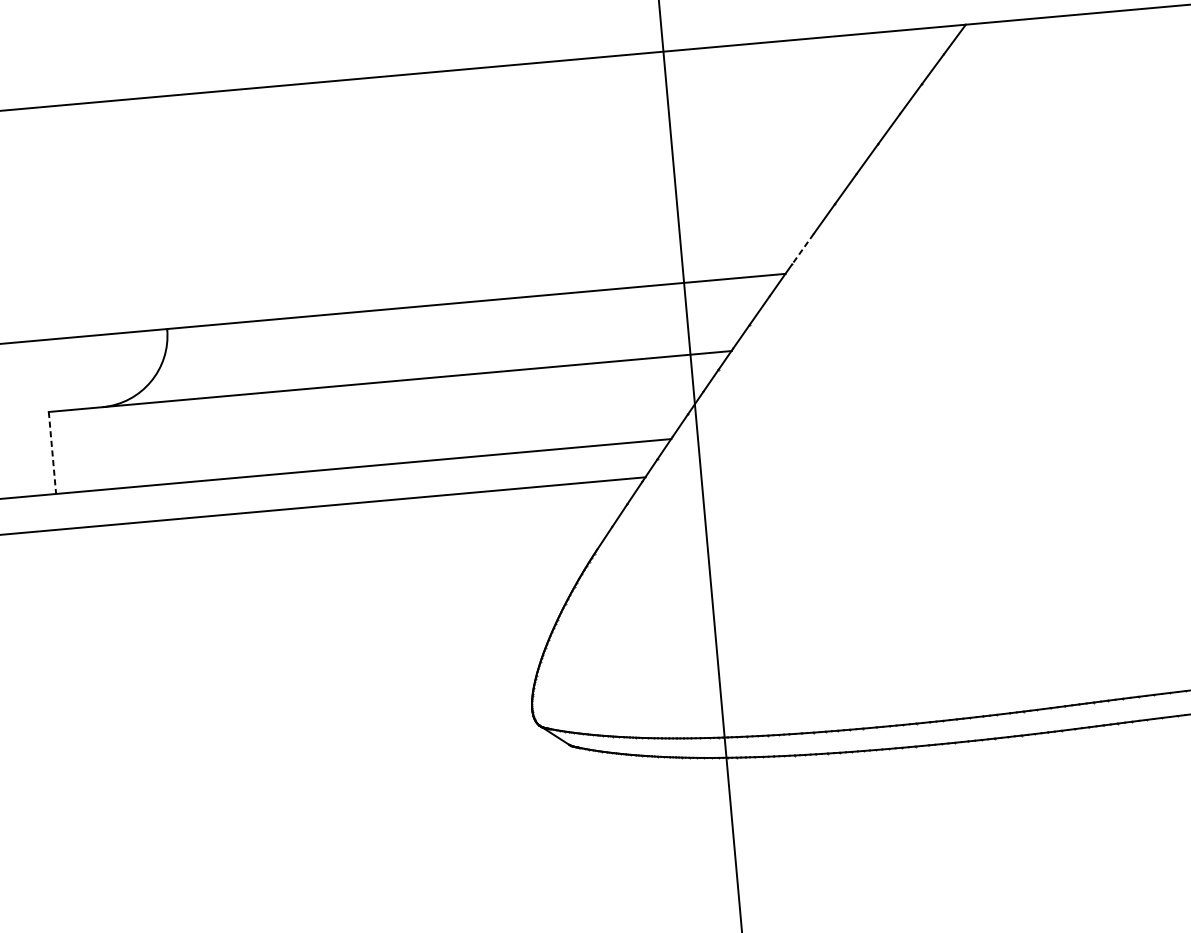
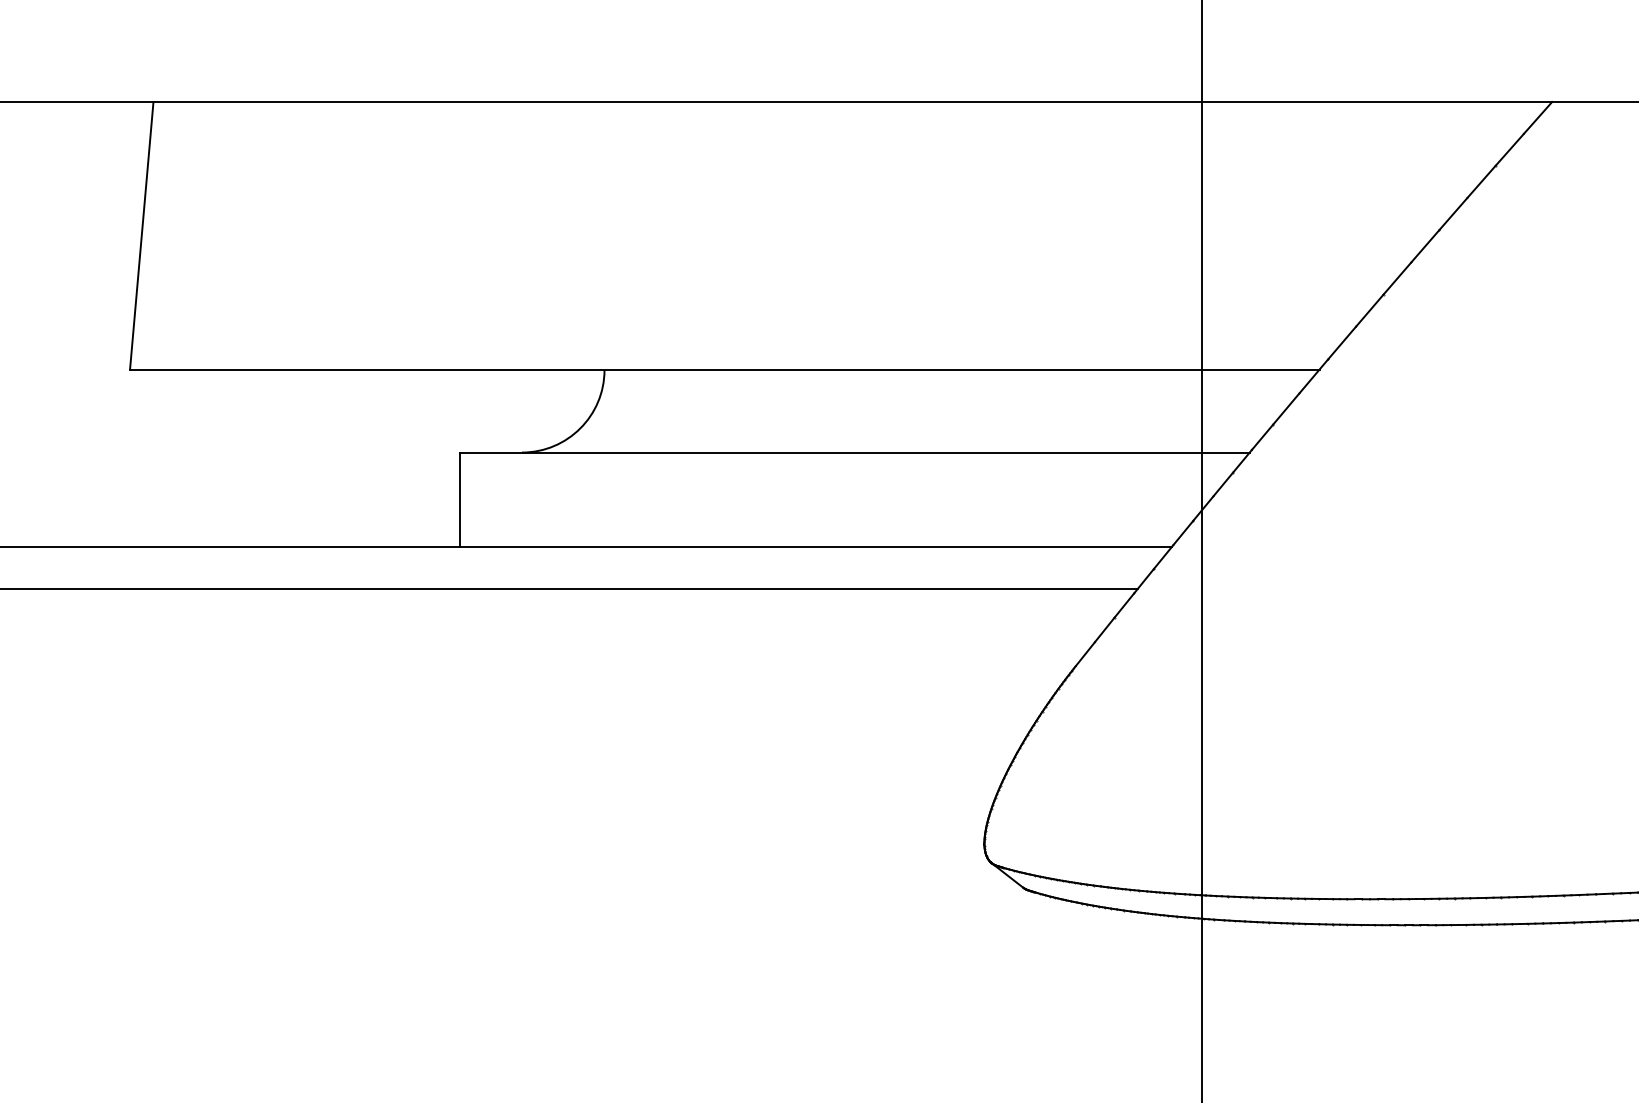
line: (803, 249) -> (1342, 343), dashed -> solid
line: (52, 453) -> (460, 500), dashed -> solid

